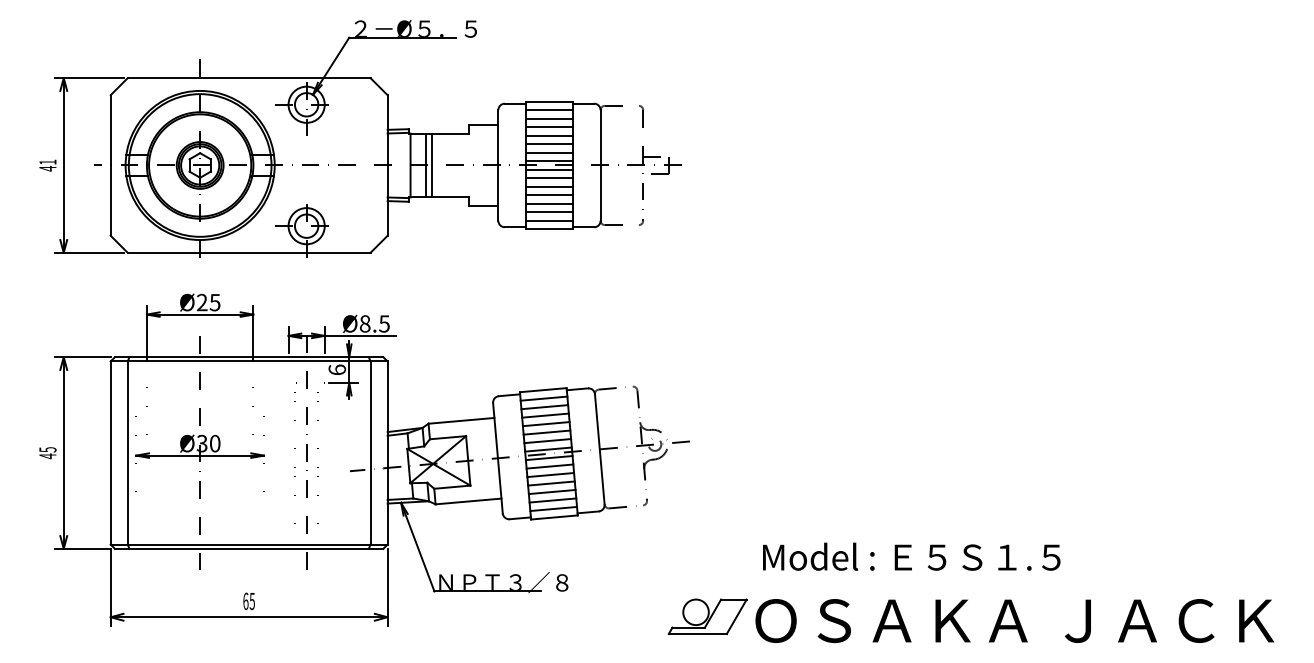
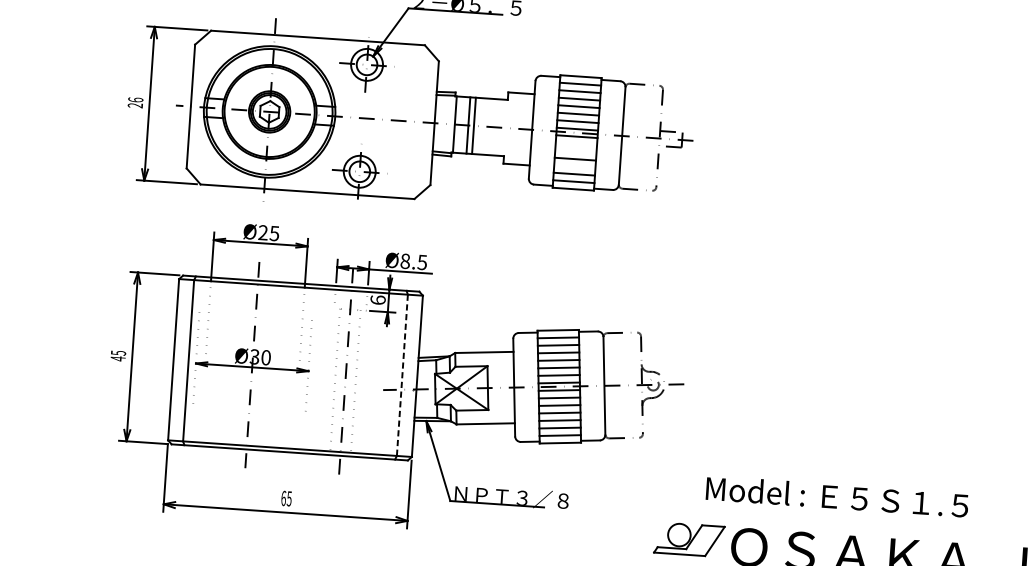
text: (47, 165) -> (135, 102), 41 -> 26
line: (549, 178) -> (576, 144), removed
line: (549, 186) -> (575, 151), removed
line: (549, 203) -> (574, 166), removed
line: (370, 453) -> (402, 375), solid -> dashed
text: (911, 556) -> (837, 496), moved

